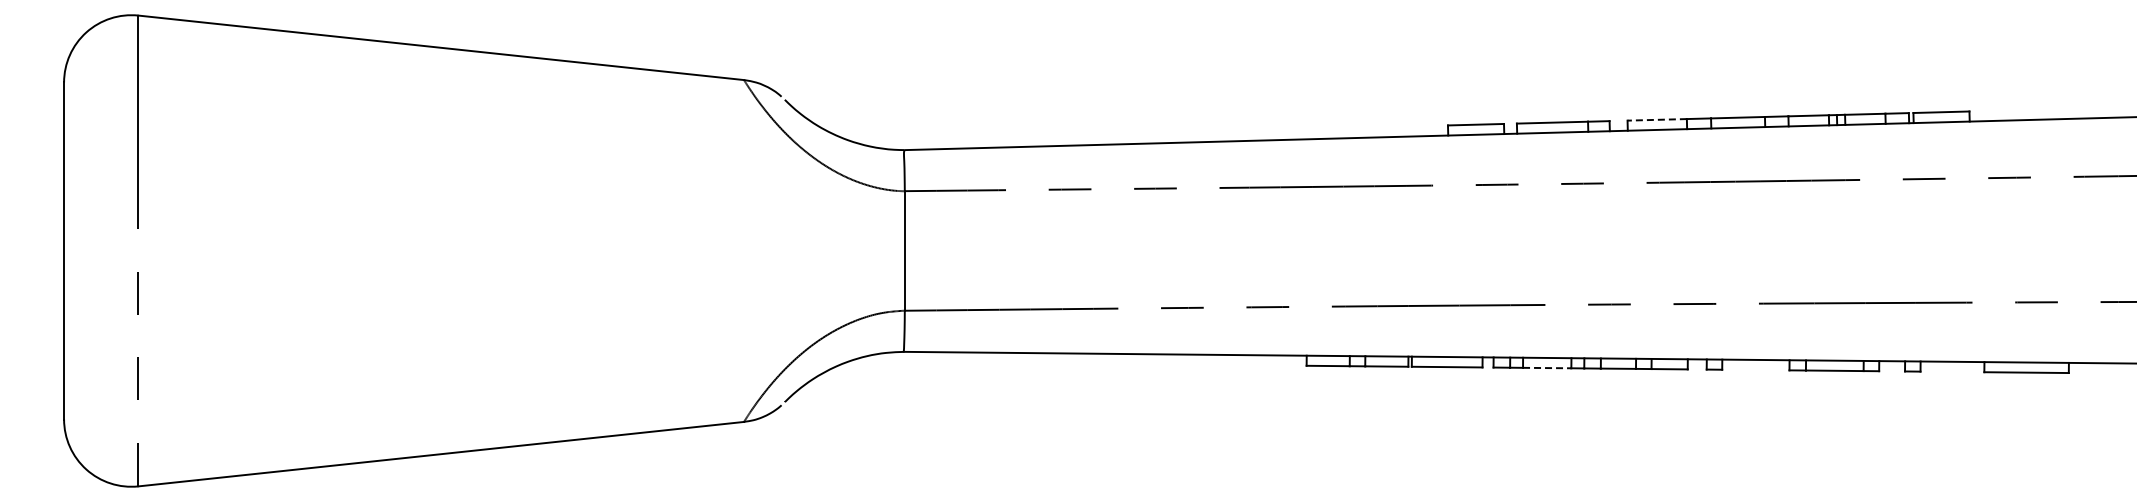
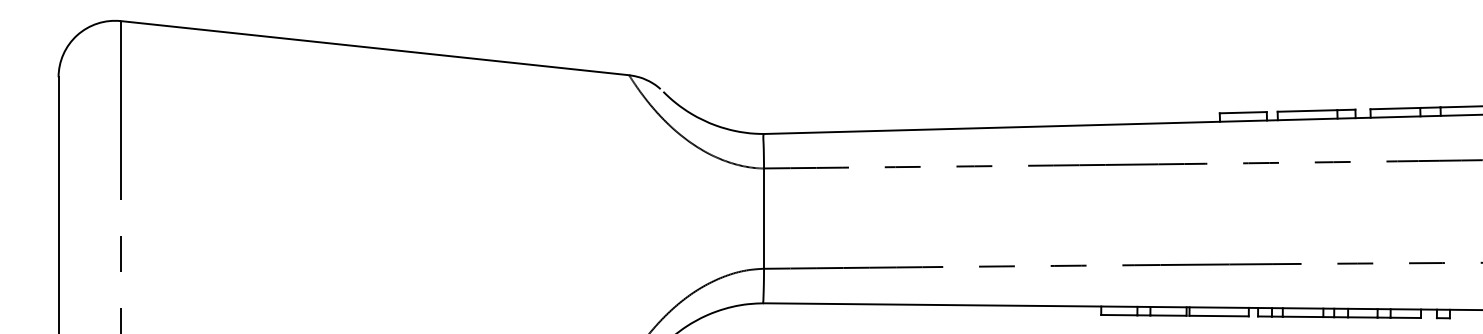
line: (1657, 119) -> (1395, 108), dashed -> solid
line: (1547, 368) -> (1303, 317), dashed -> solid

